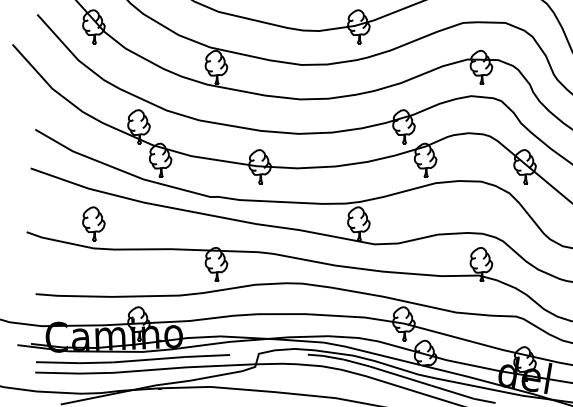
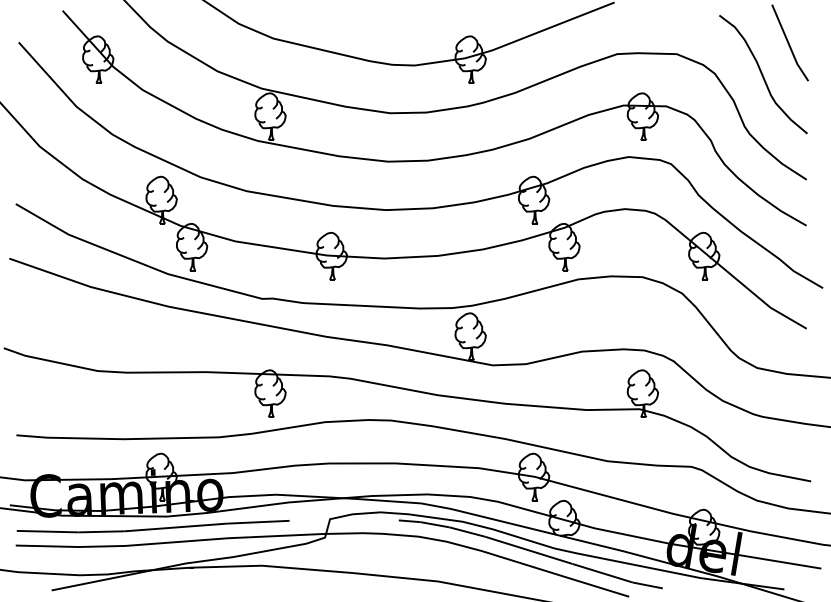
part: (94, 223) -> (98, 336), removed

